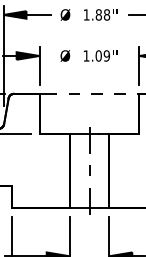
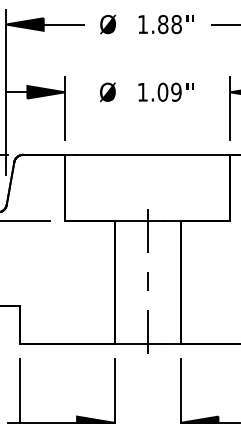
line: (92, 93) -> (152, 154), dashed -> solid

